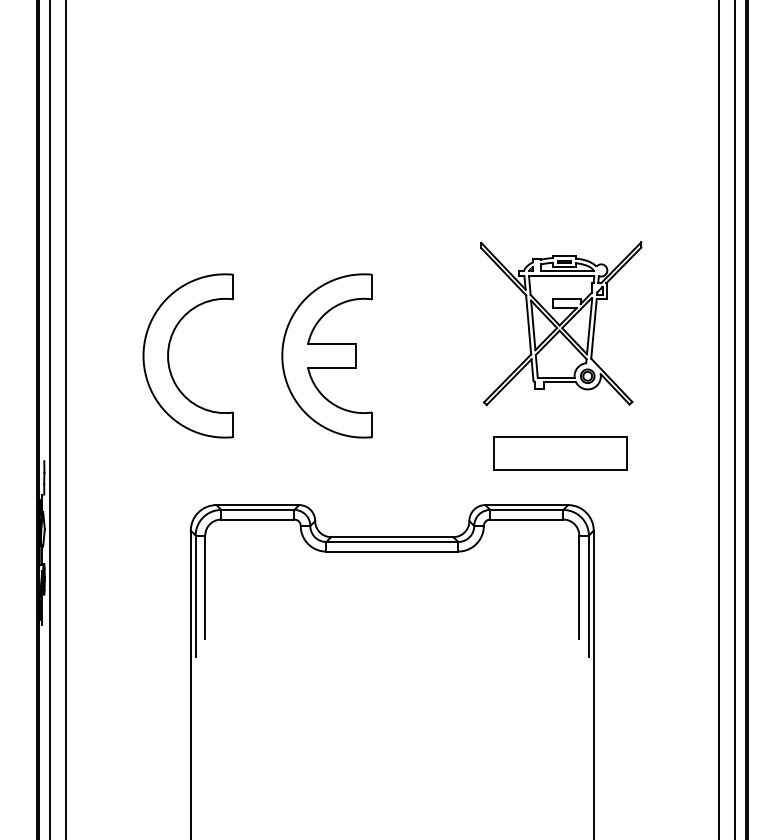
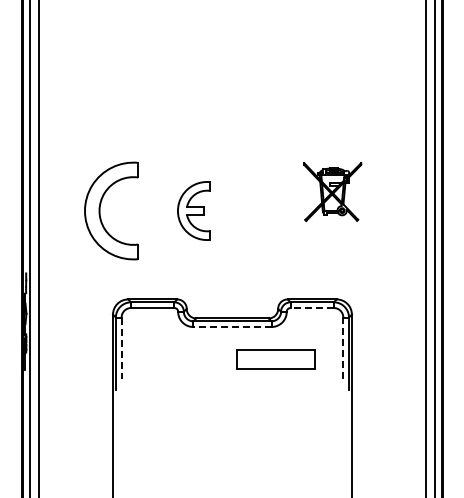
part: (561, 323) -> (332, 191), size x0.6
part: (326, 355) -> (193, 210), size x0.6
part: (559, 452) -> (275, 359), moved
line: (527, 520) -> (312, 308), solid -> dashed
line: (390, 552) -> (231, 327), solid -> dashed
line: (205, 587) -> (121, 348), solid -> dashed
line: (579, 587) -> (343, 348), solid -> dashed

